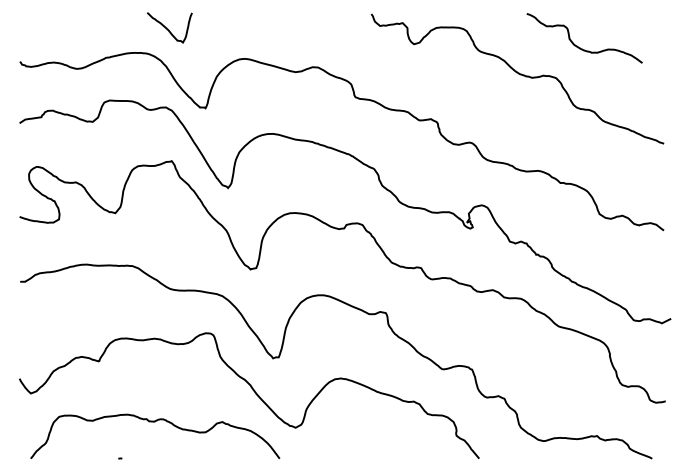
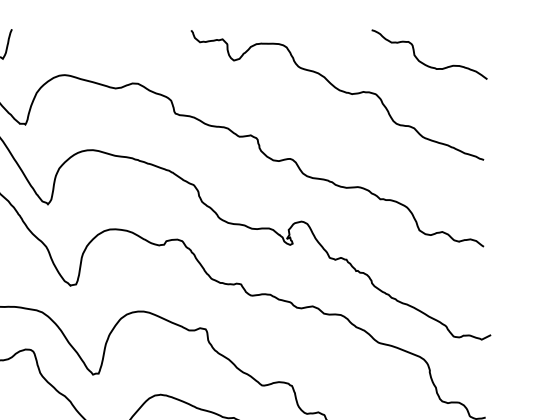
curve: (580, 47) -> (425, 63), moved

